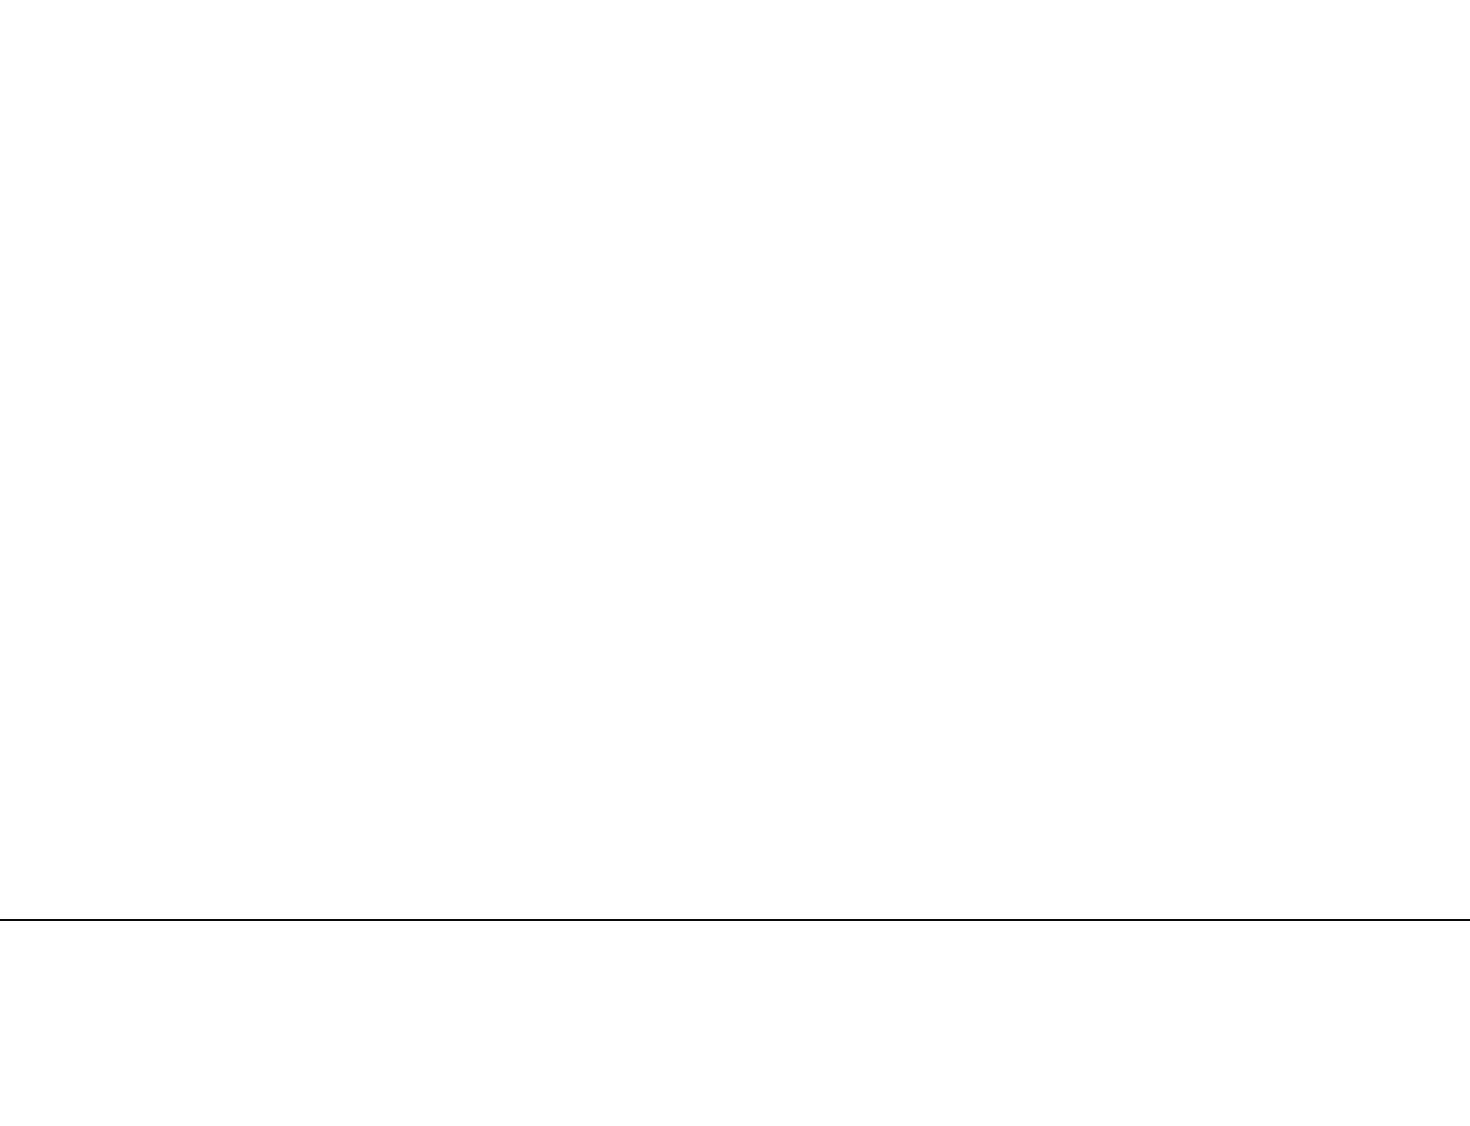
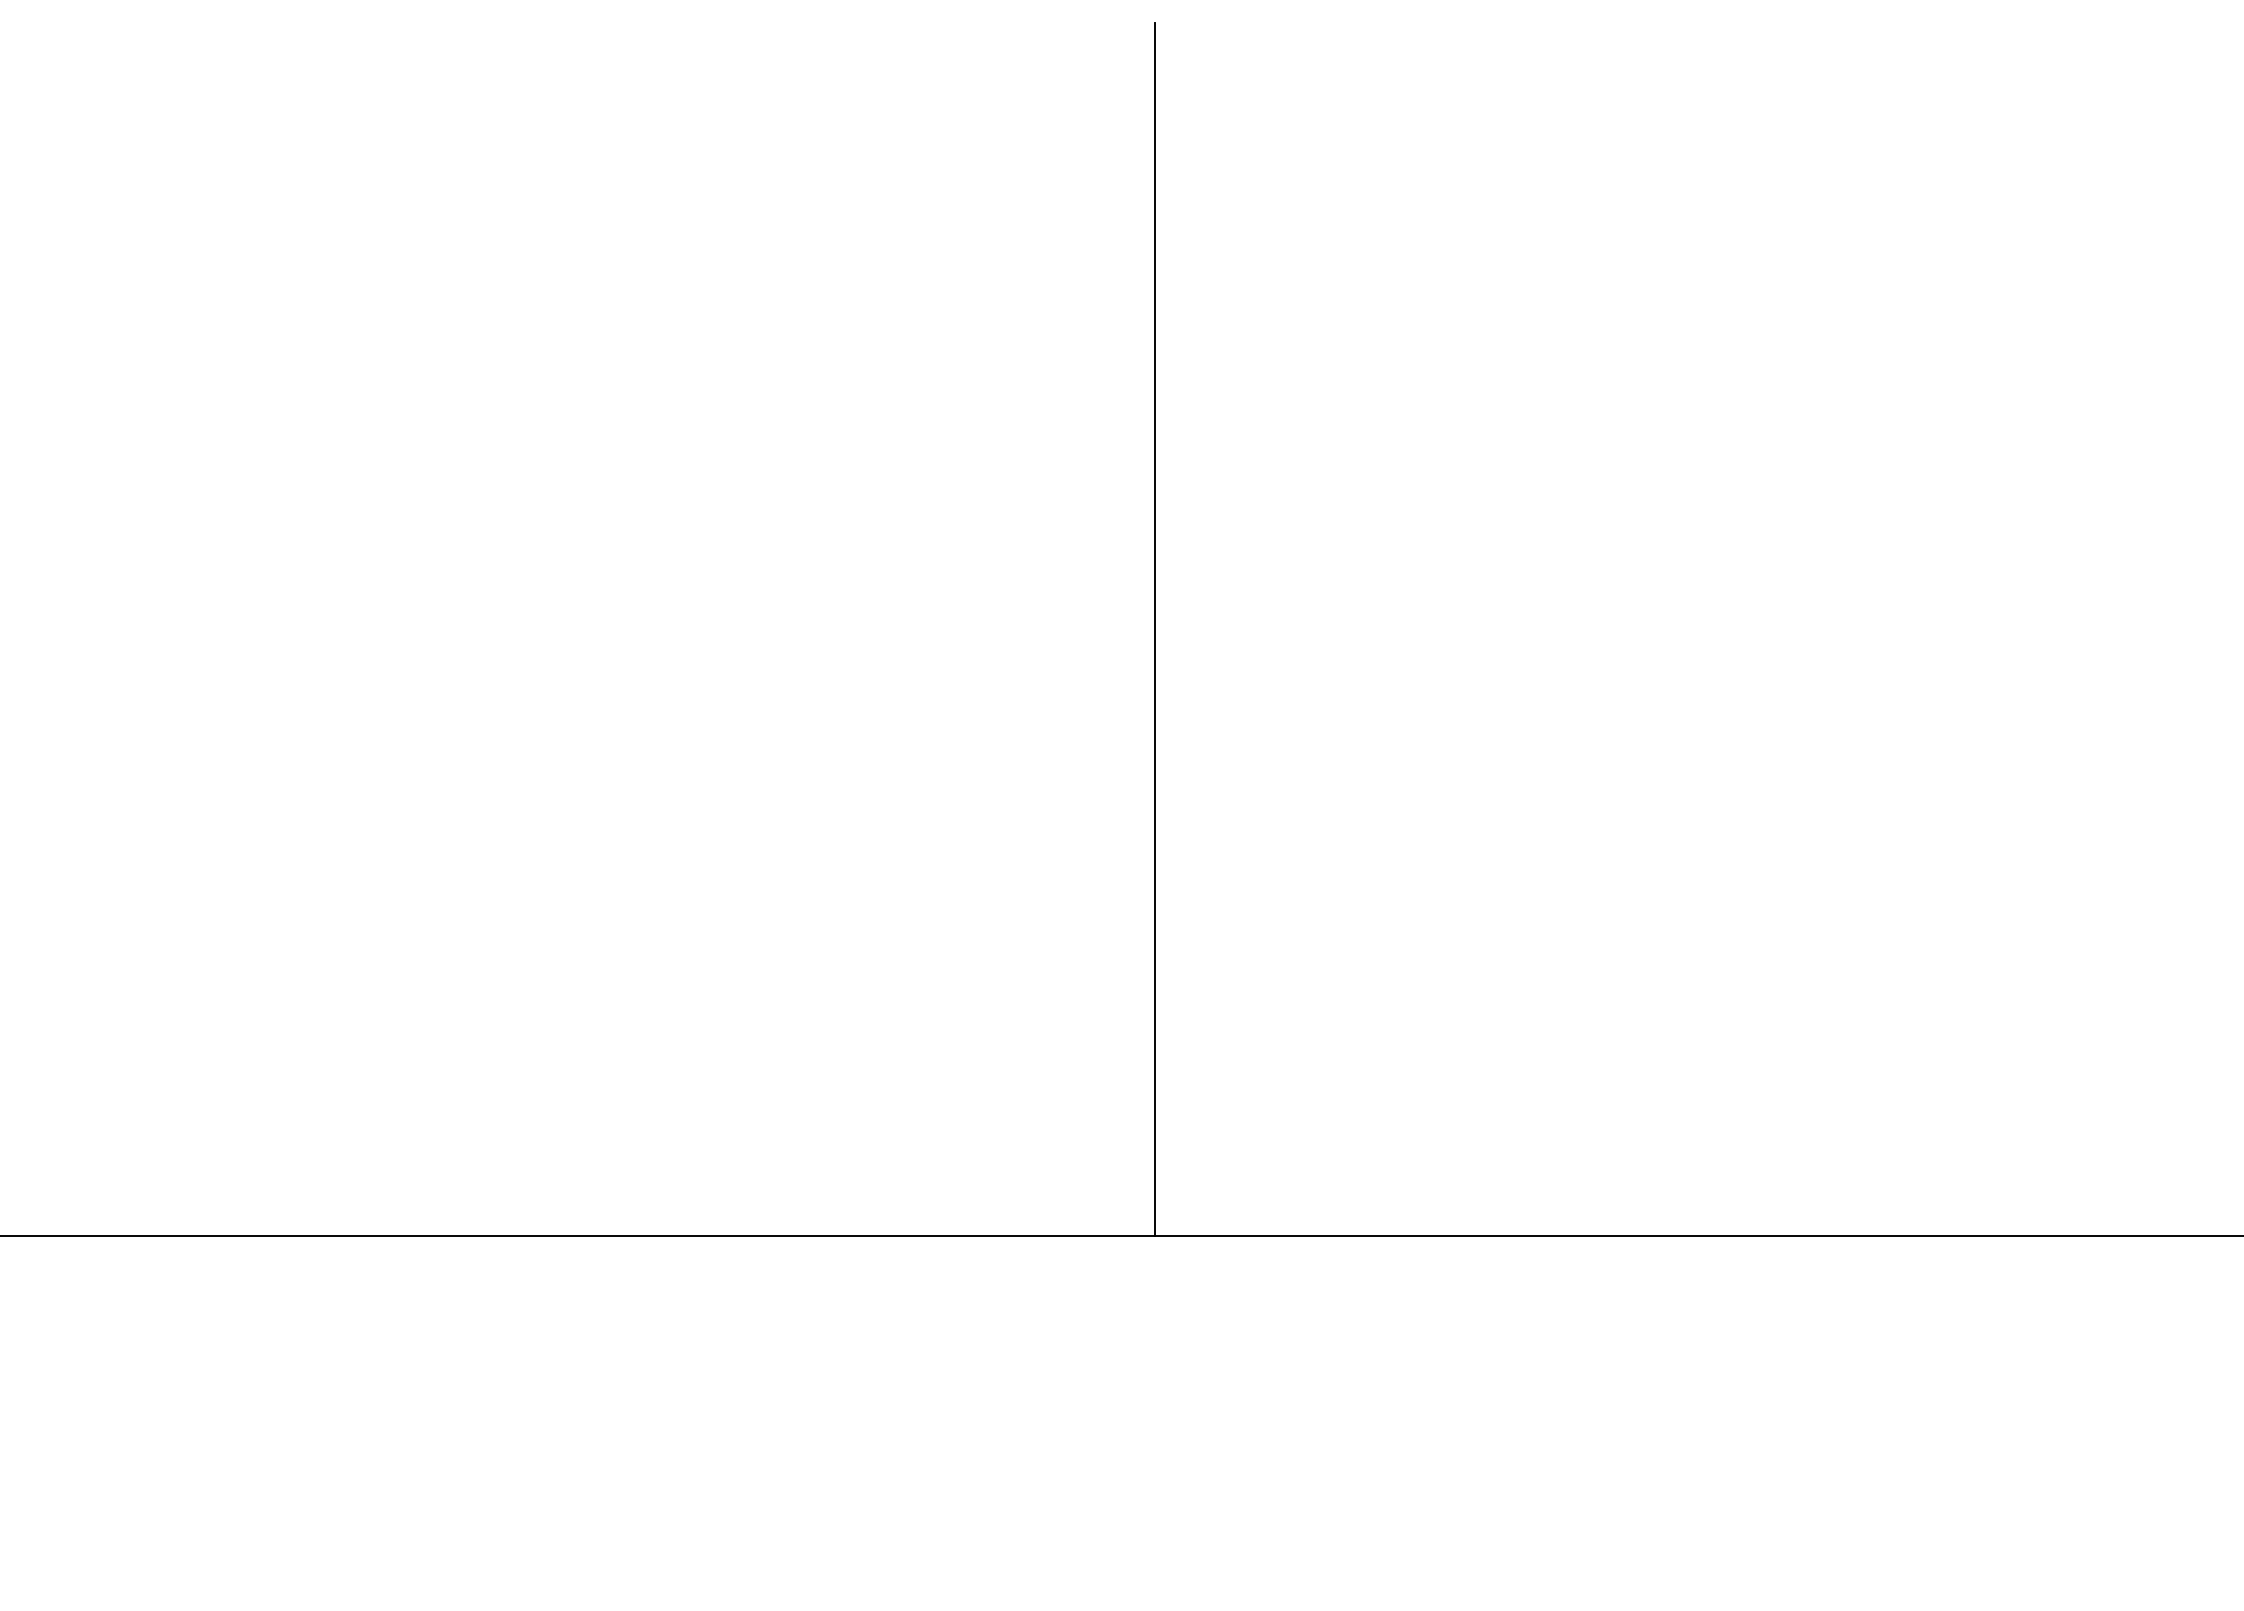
line: (654, 470) -> (1154, 629), added

